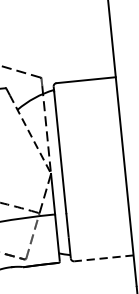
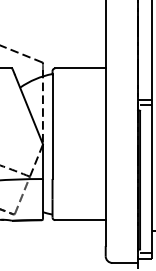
line: (31, 135) -> (29, 110), dashed -> solid
line: (102, 258) -> (79, 220), dashed -> solid

